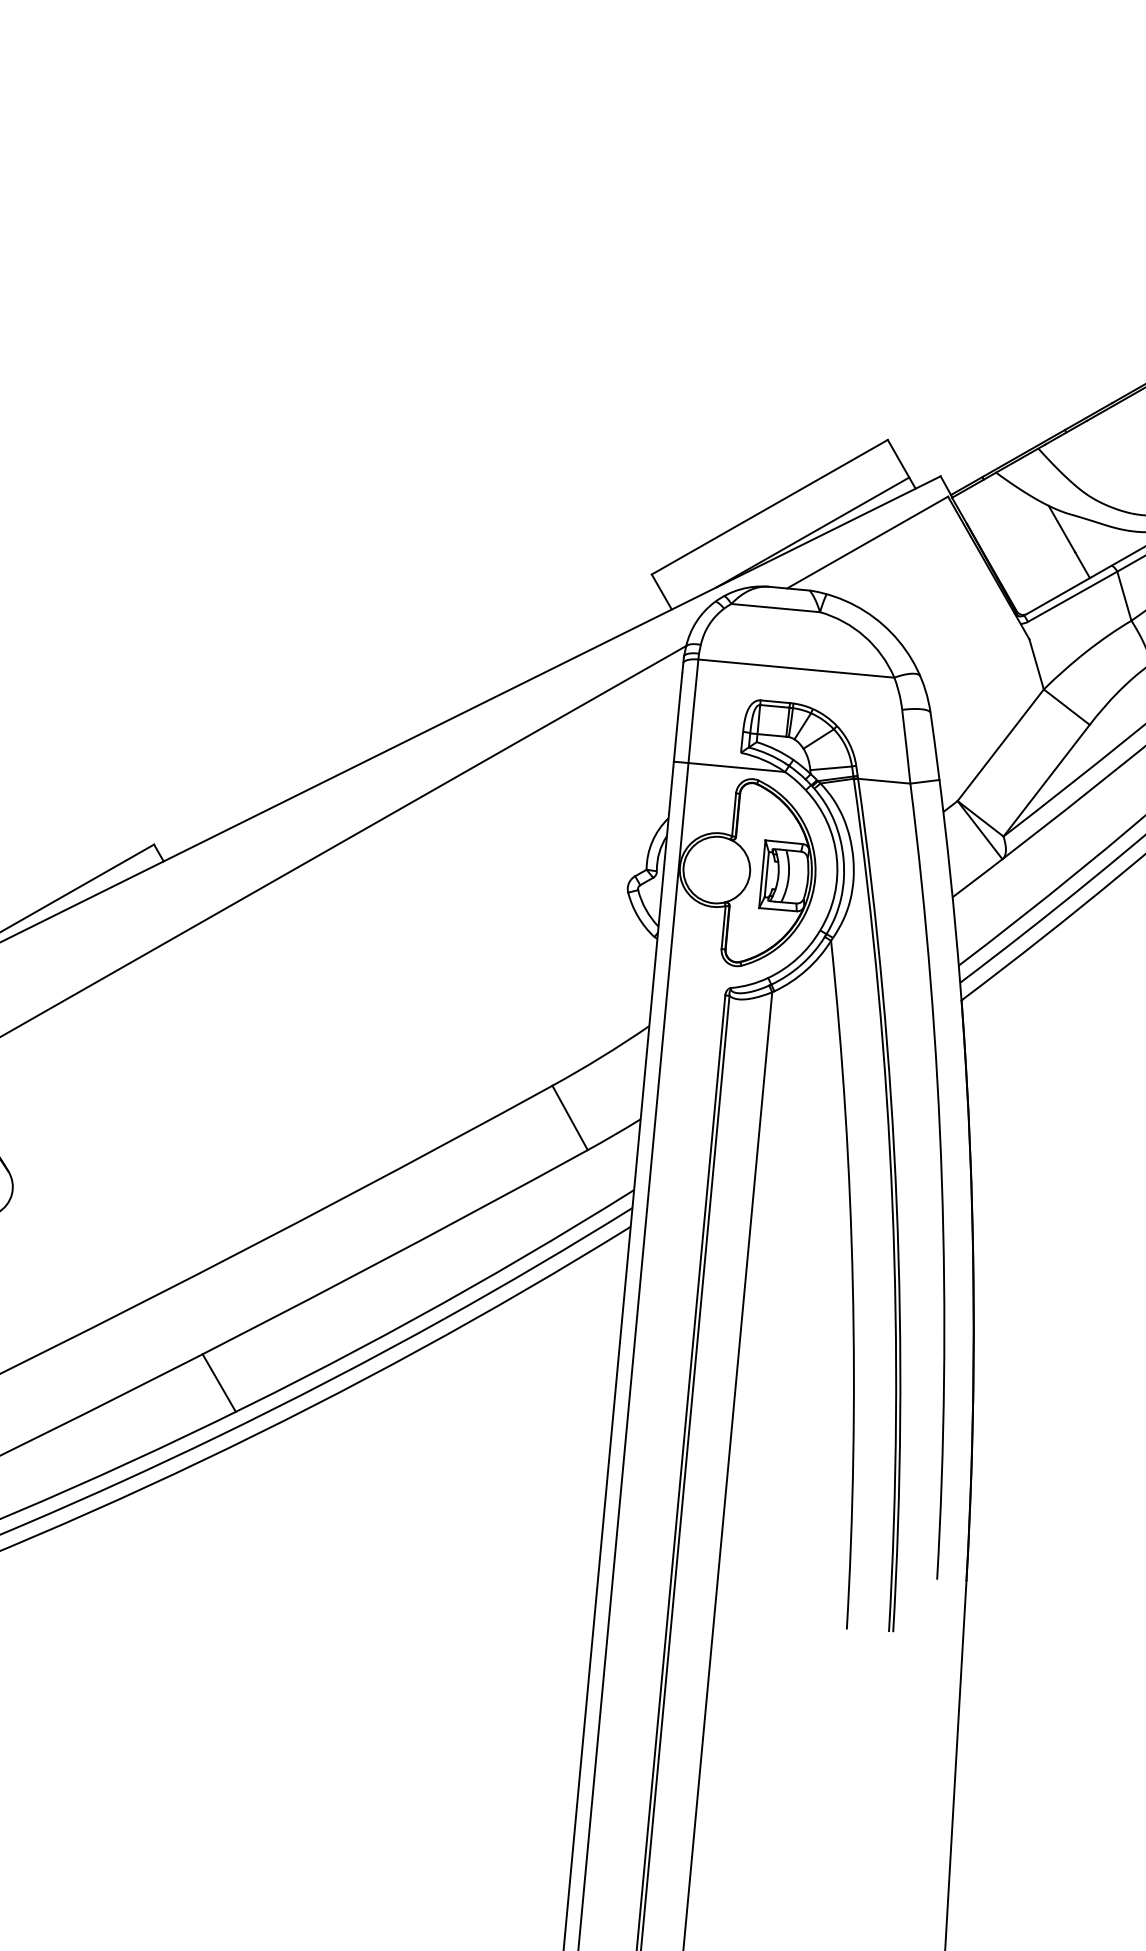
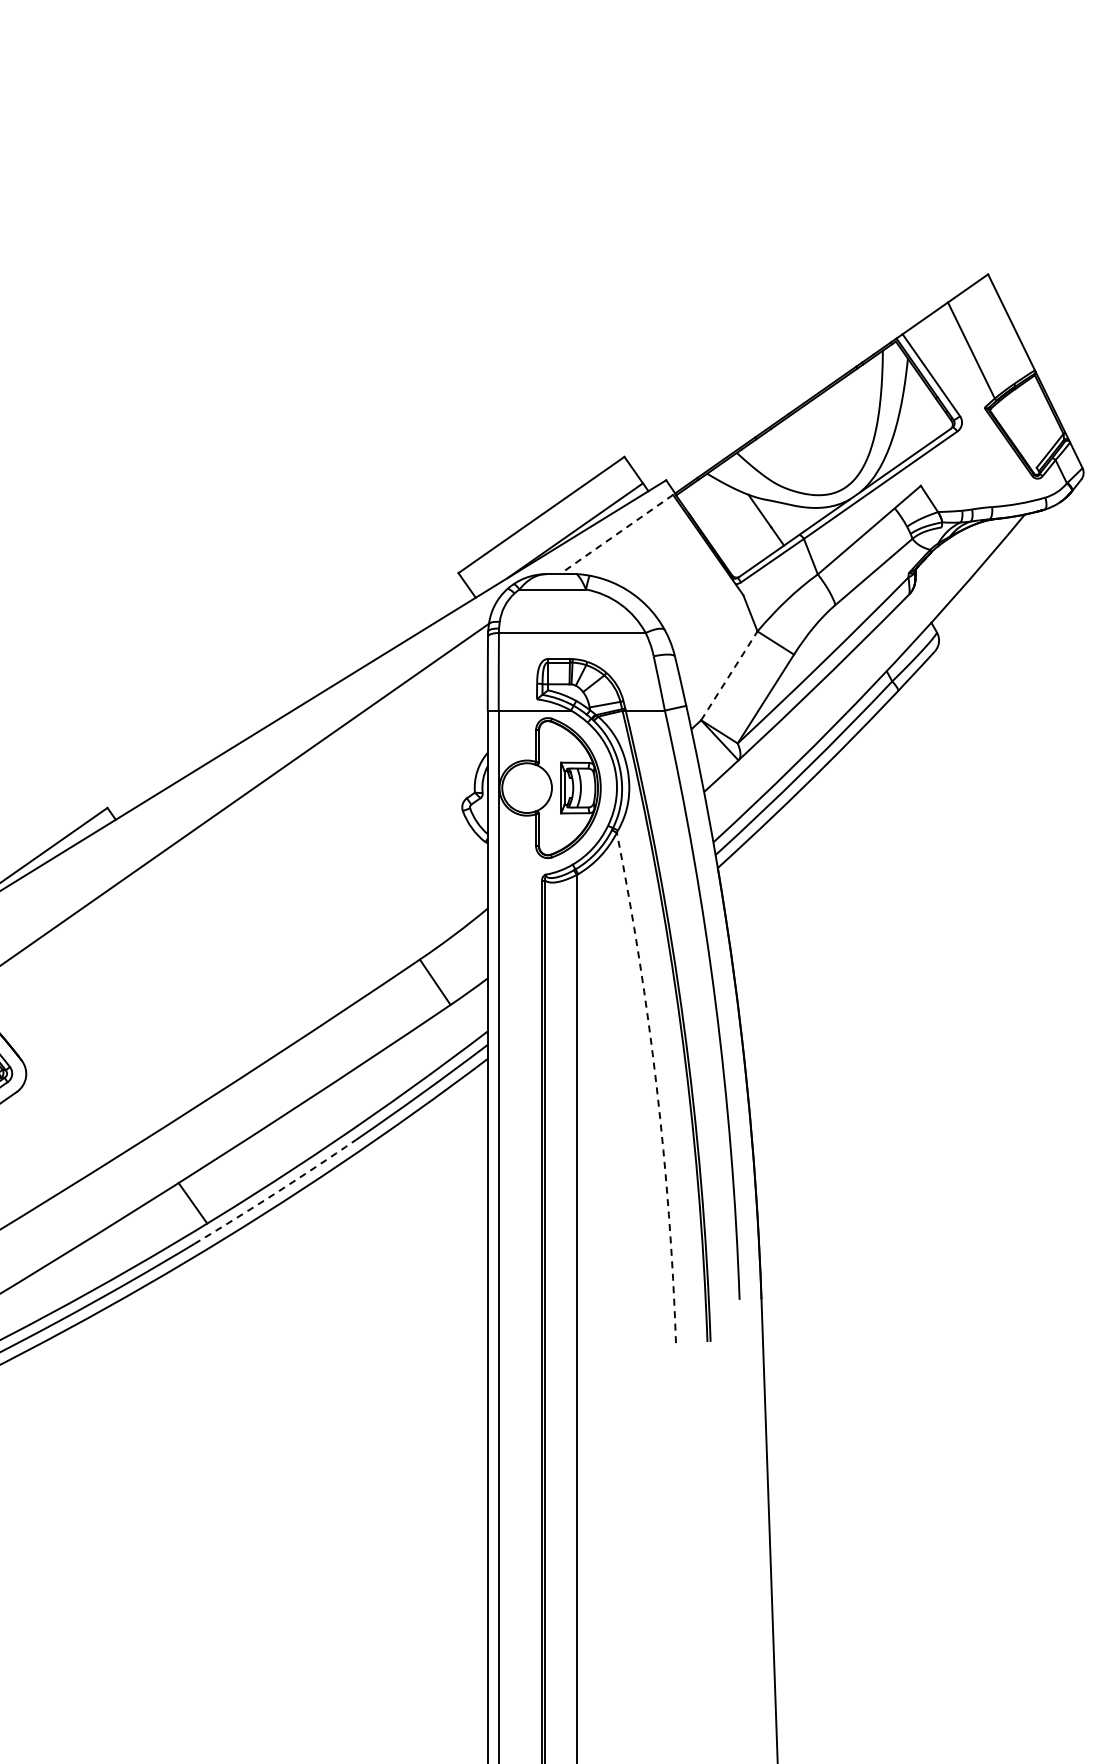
line: (867, 542) -> (616, 534), solid -> dashed
line: (1000, 744) -> (729, 675), solid -> dashed
arc: (852, 1284) -> (656, 1086), solid -> dashed
arc: (330, 1380) -> (275, 1193), solid -> dashed

